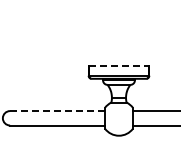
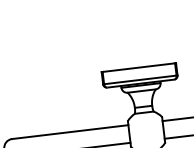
line: (118, 65) -> (138, 67), dashed -> solid
line: (57, 111) -> (70, 132), dashed -> solid

